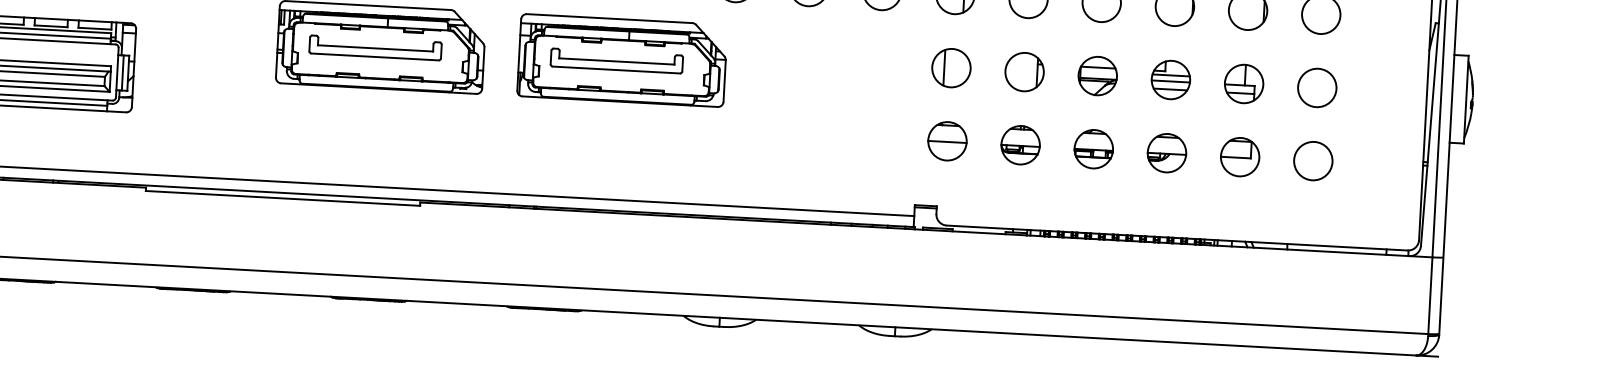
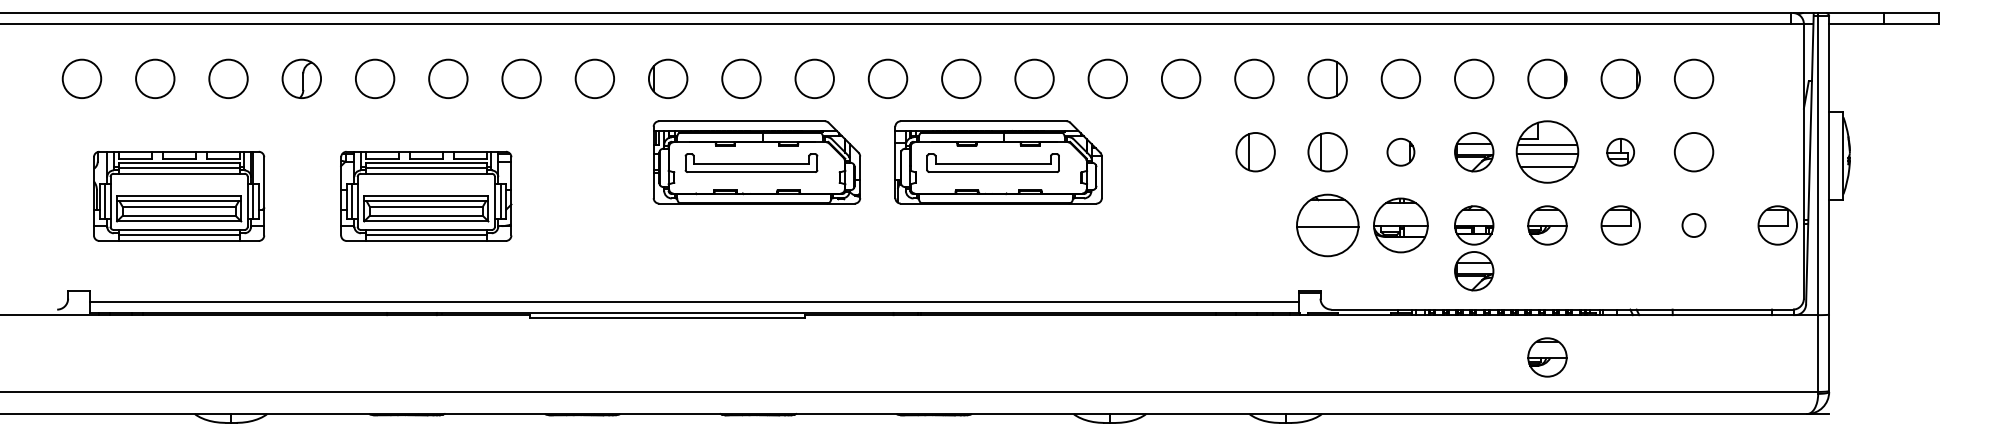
part: (879, 64) -> (1255, 152), added
part: (1024, 72) -> (1400, 152), size x0.7
part: (1170, 80) -> (1547, 152), size x1.6
part: (1243, 84) -> (1620, 152), size x0.7
part: (947, 141) -> (1327, 225), size x1.6
part: (1020, 145) -> (1400, 225), size x1.4
circle: (1312, 161) -> (1693, 225), size x0.6
part: (1396, 165) -> (1777, 225), added
part: (1091, 195) -> (1474, 271), added
part: (1159, 285) -> (1547, 357), added

